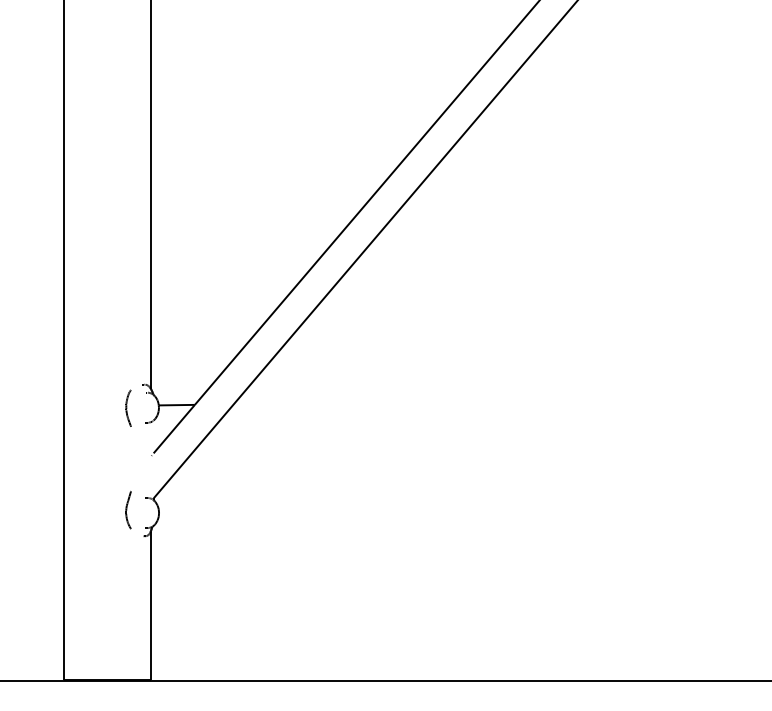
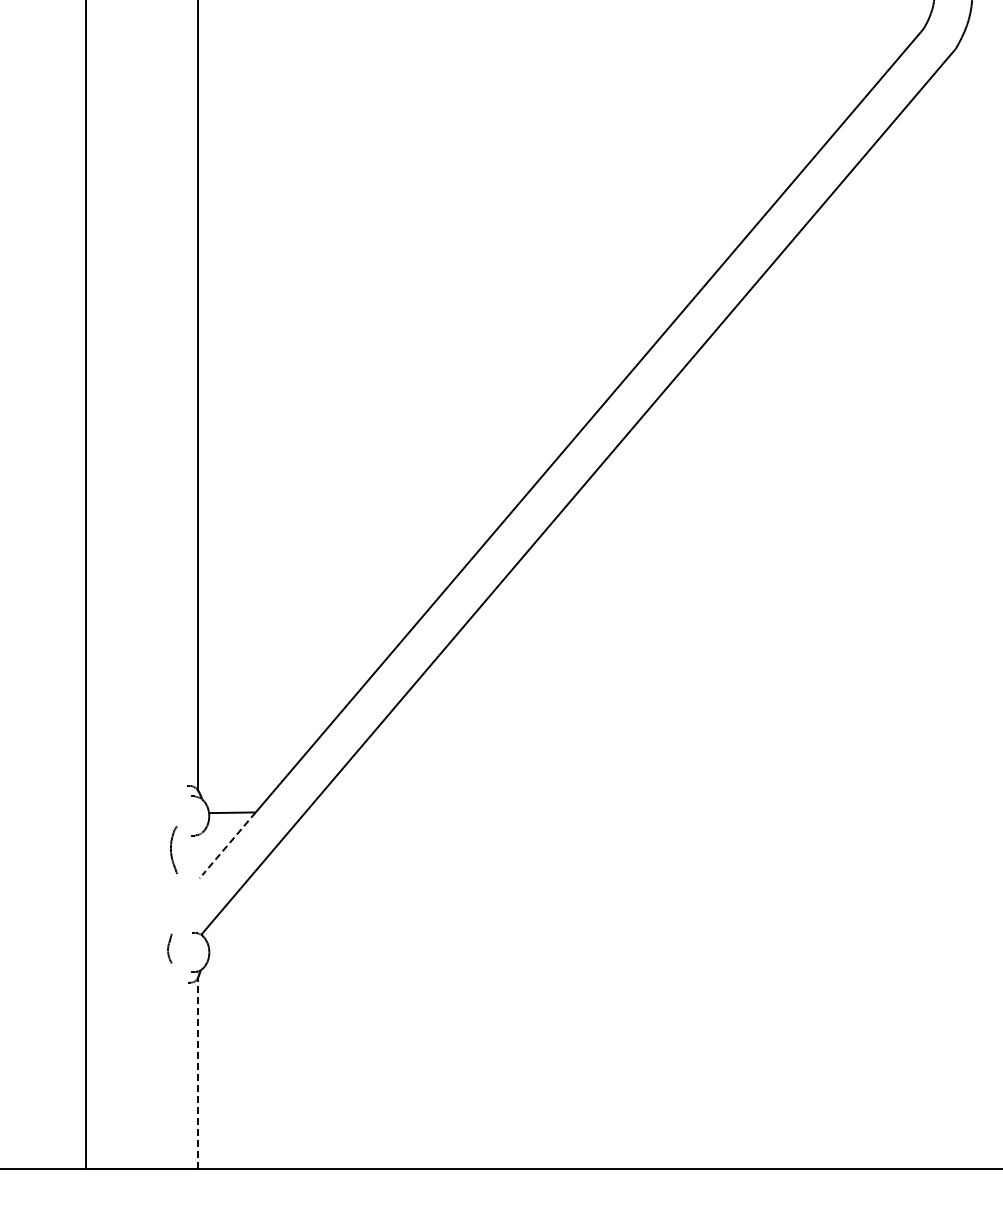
part: (128, 408) -> (173, 849), moved
line: (173, 429) -> (228, 844), solid -> dashed
part: (128, 509) -> (169, 948), size x0.6
line: (150, 606) -> (198, 1073), solid -> dashed

